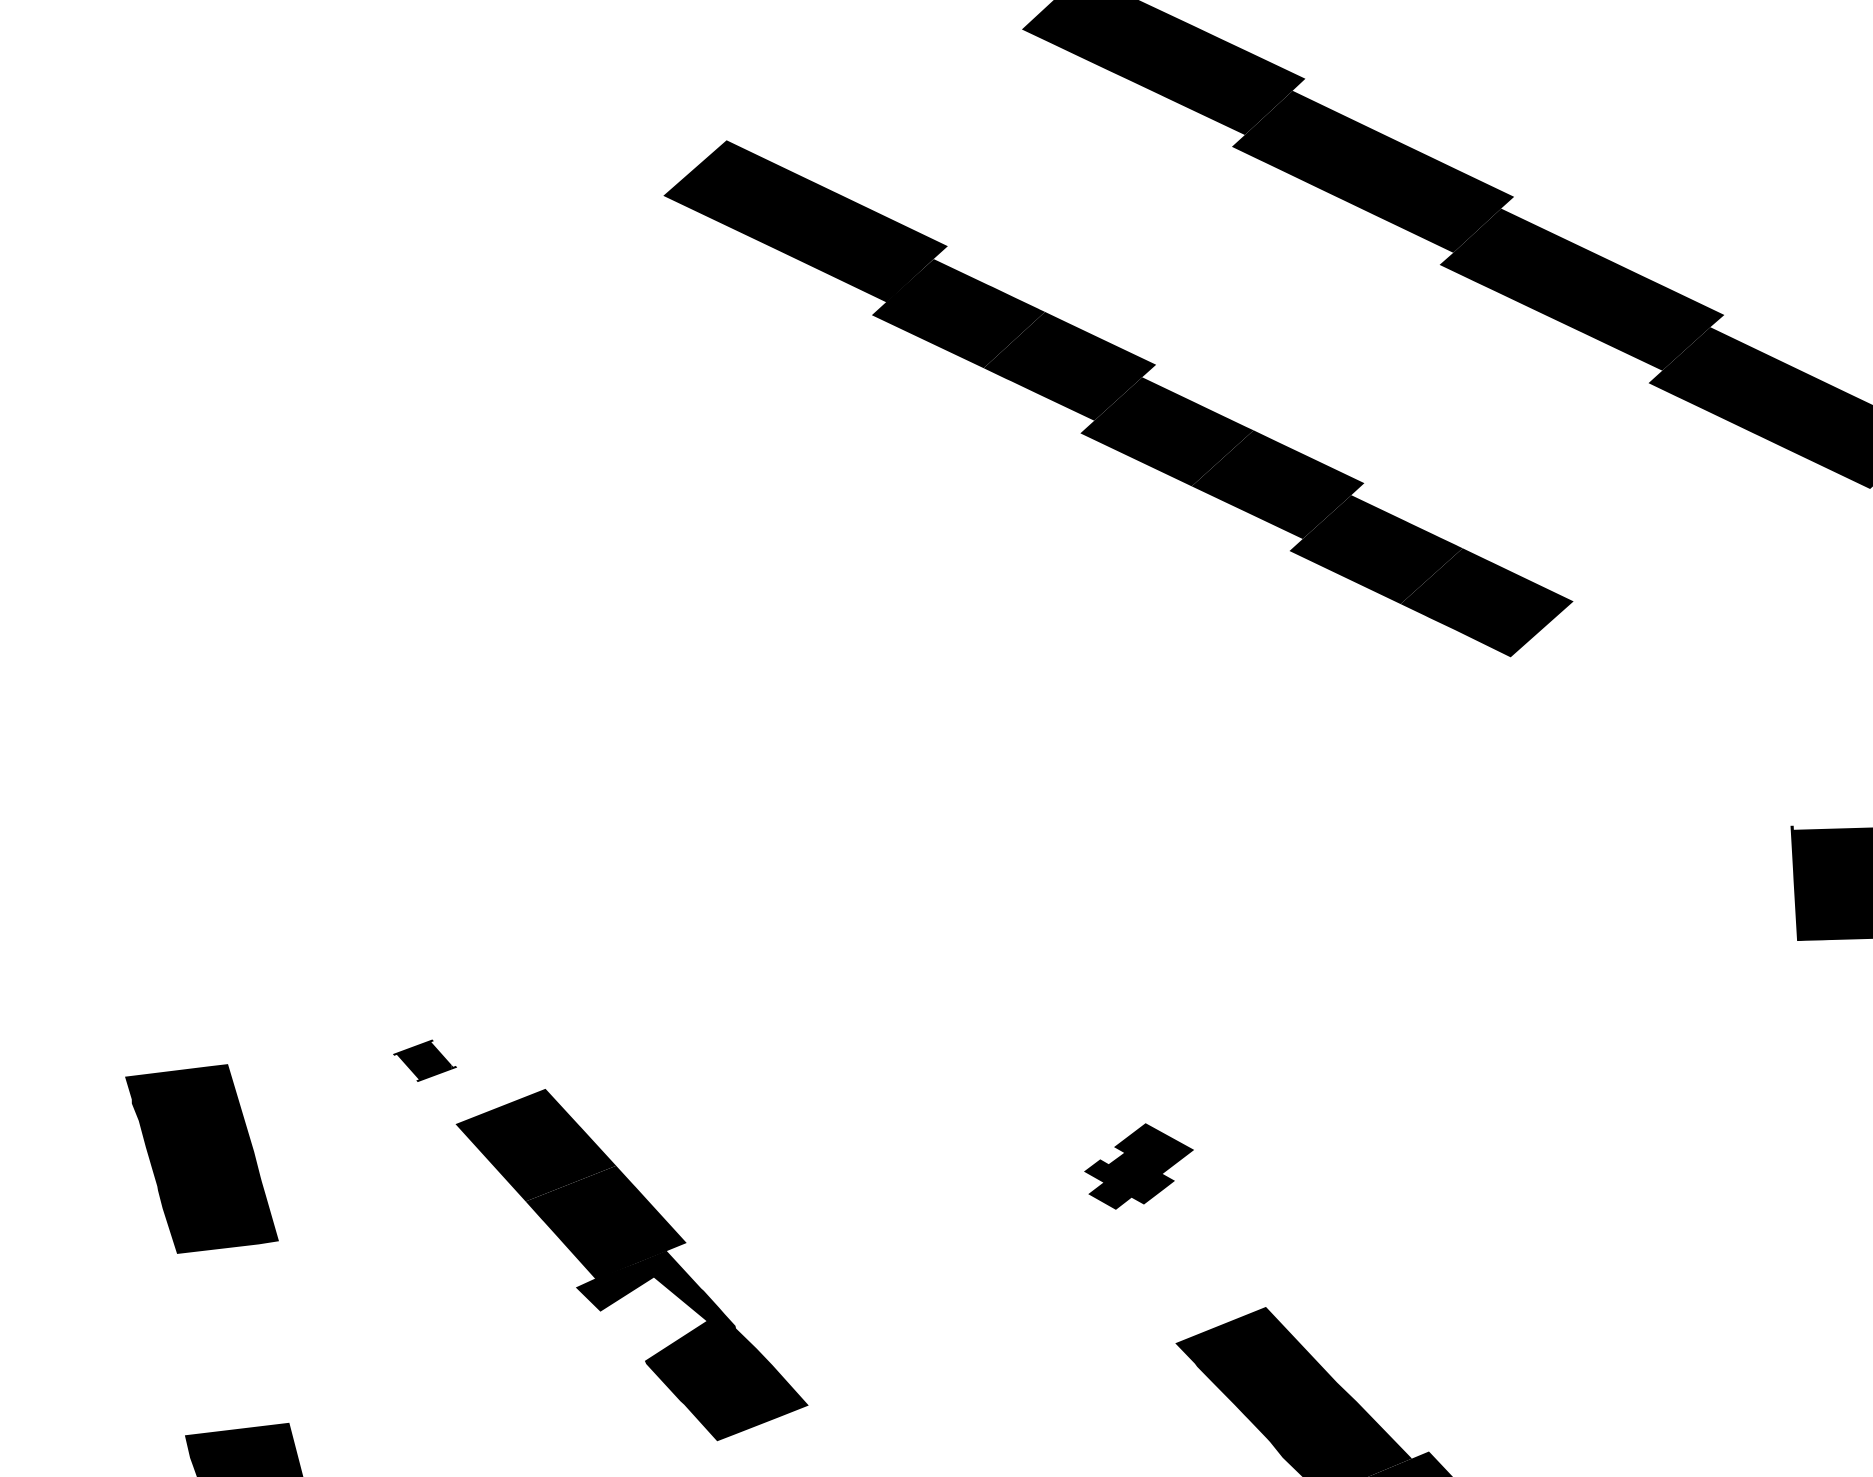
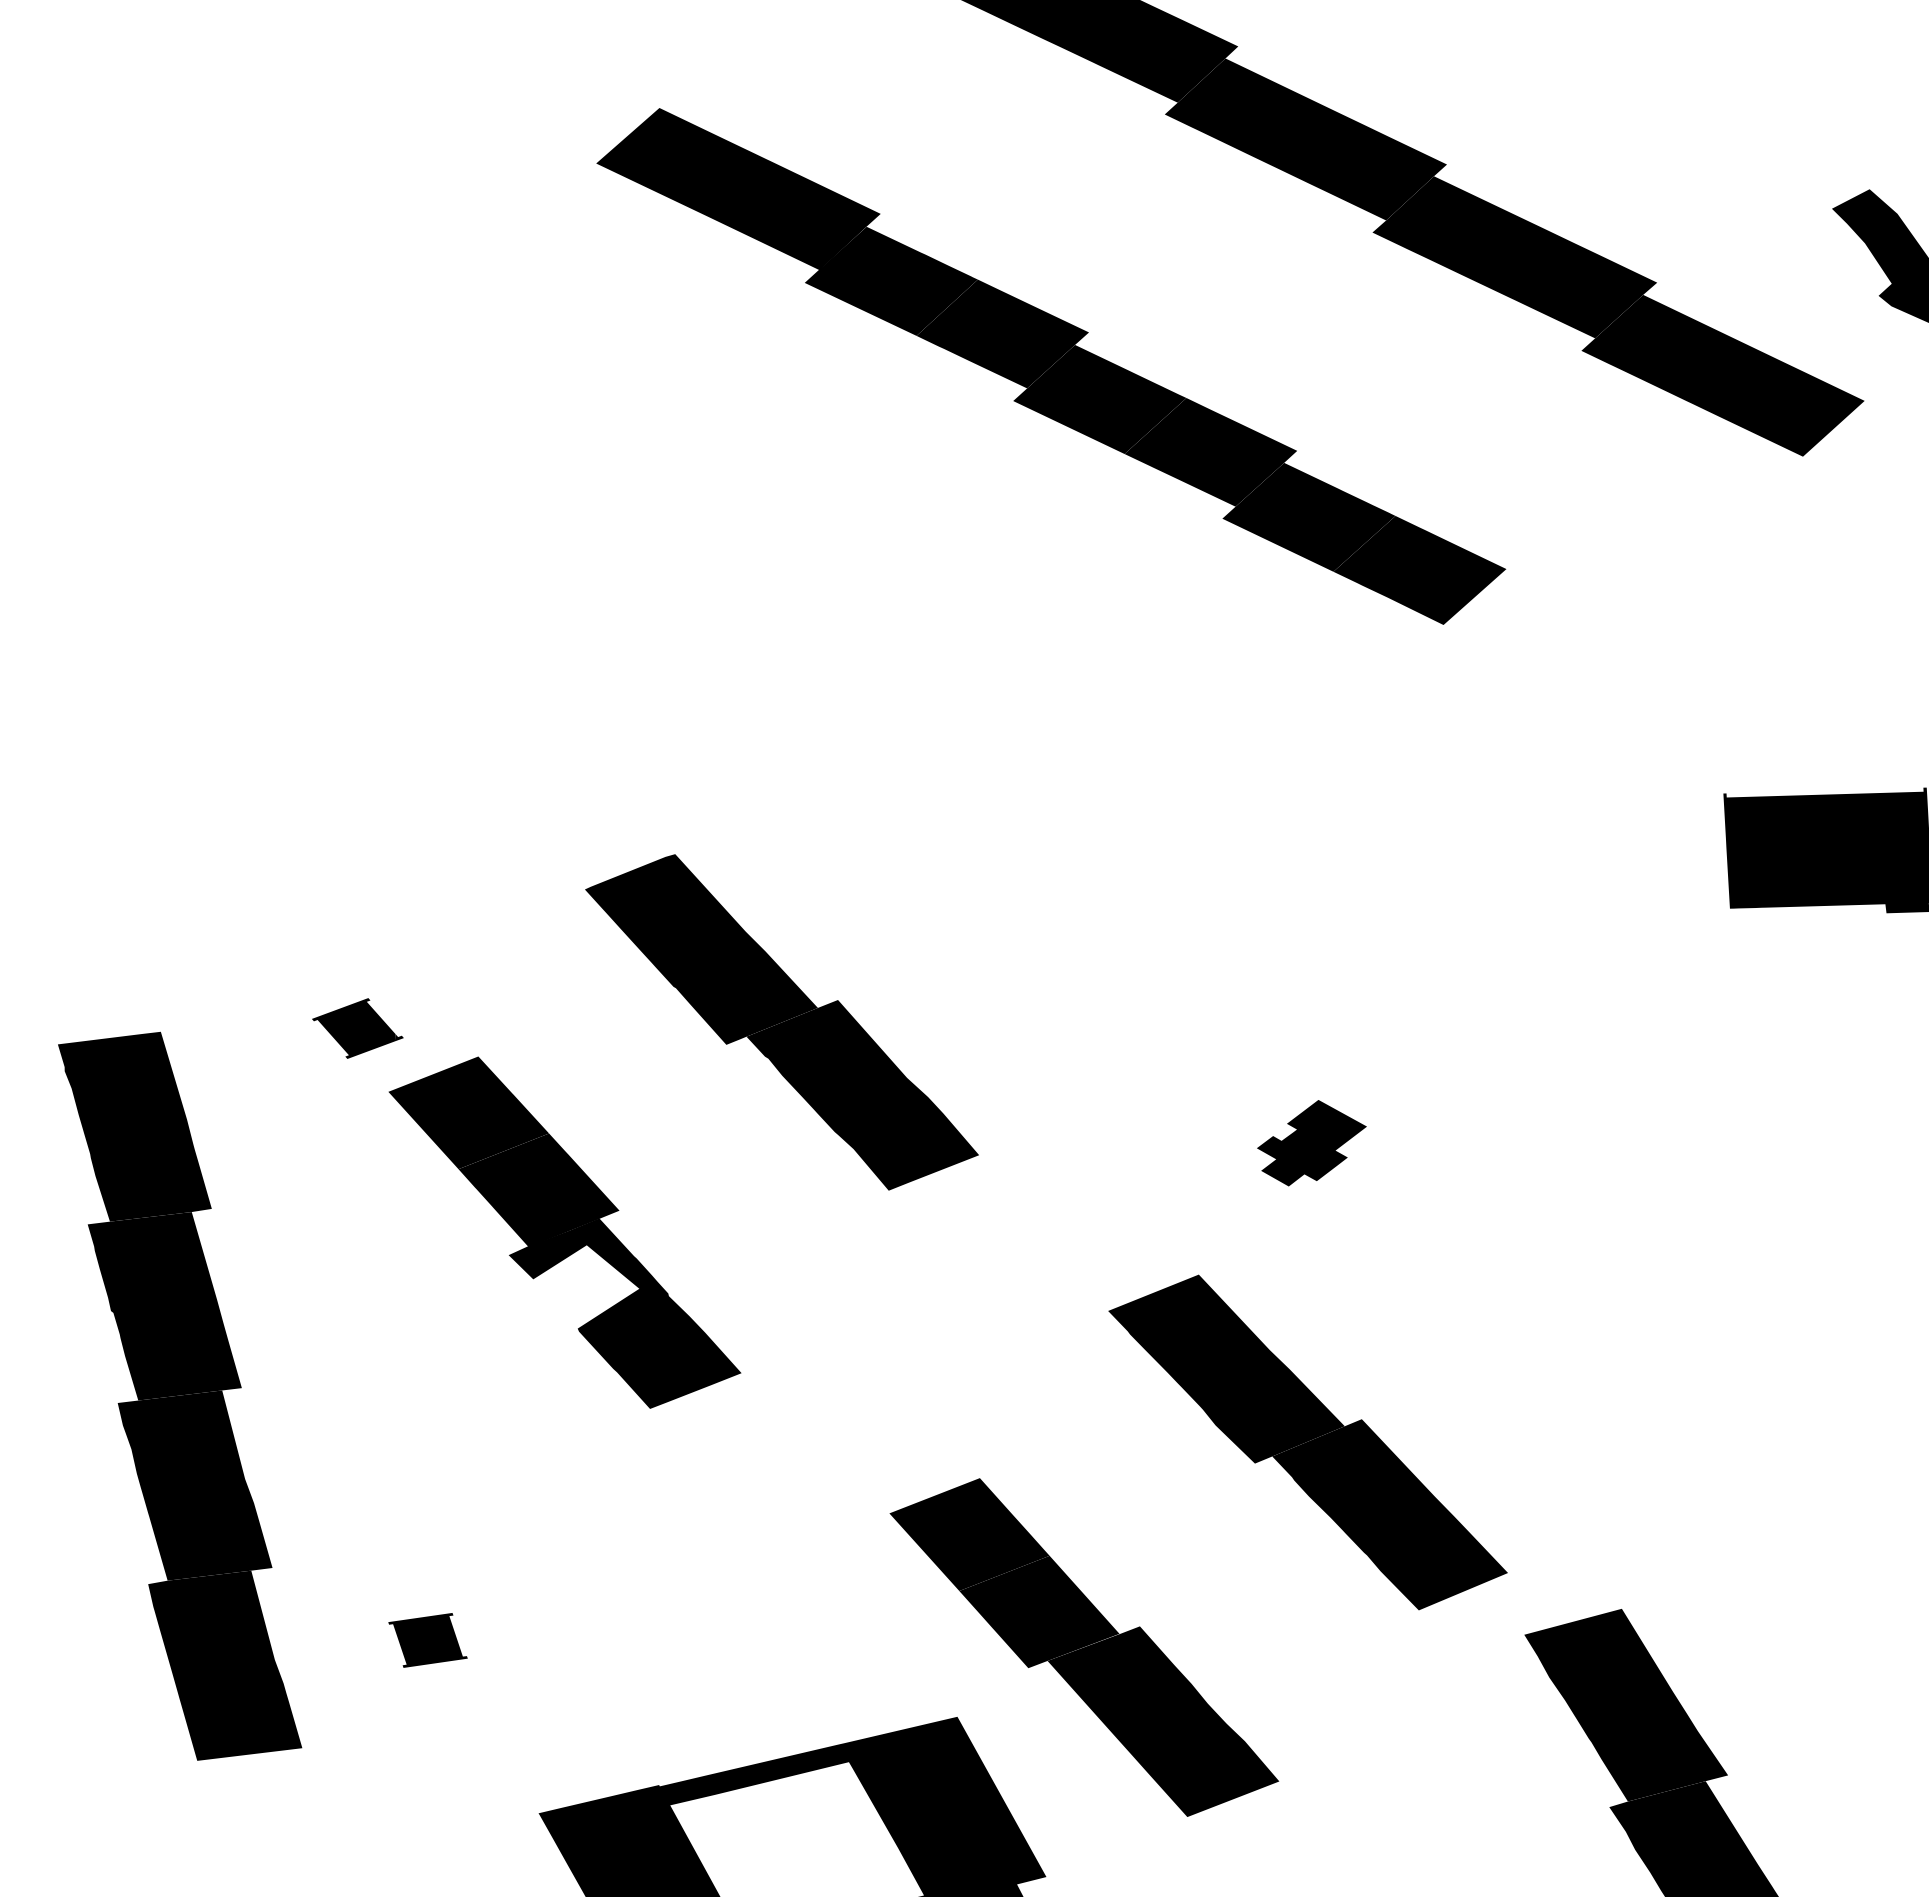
part: (848, 1054) -> (781, 1022), added
part: (424, 1060) -> (357, 1028), size x1.43
part: (1138, 1166) -> (1311, 1143), moved
fill: (231, 1338) -> (164, 1306), added

